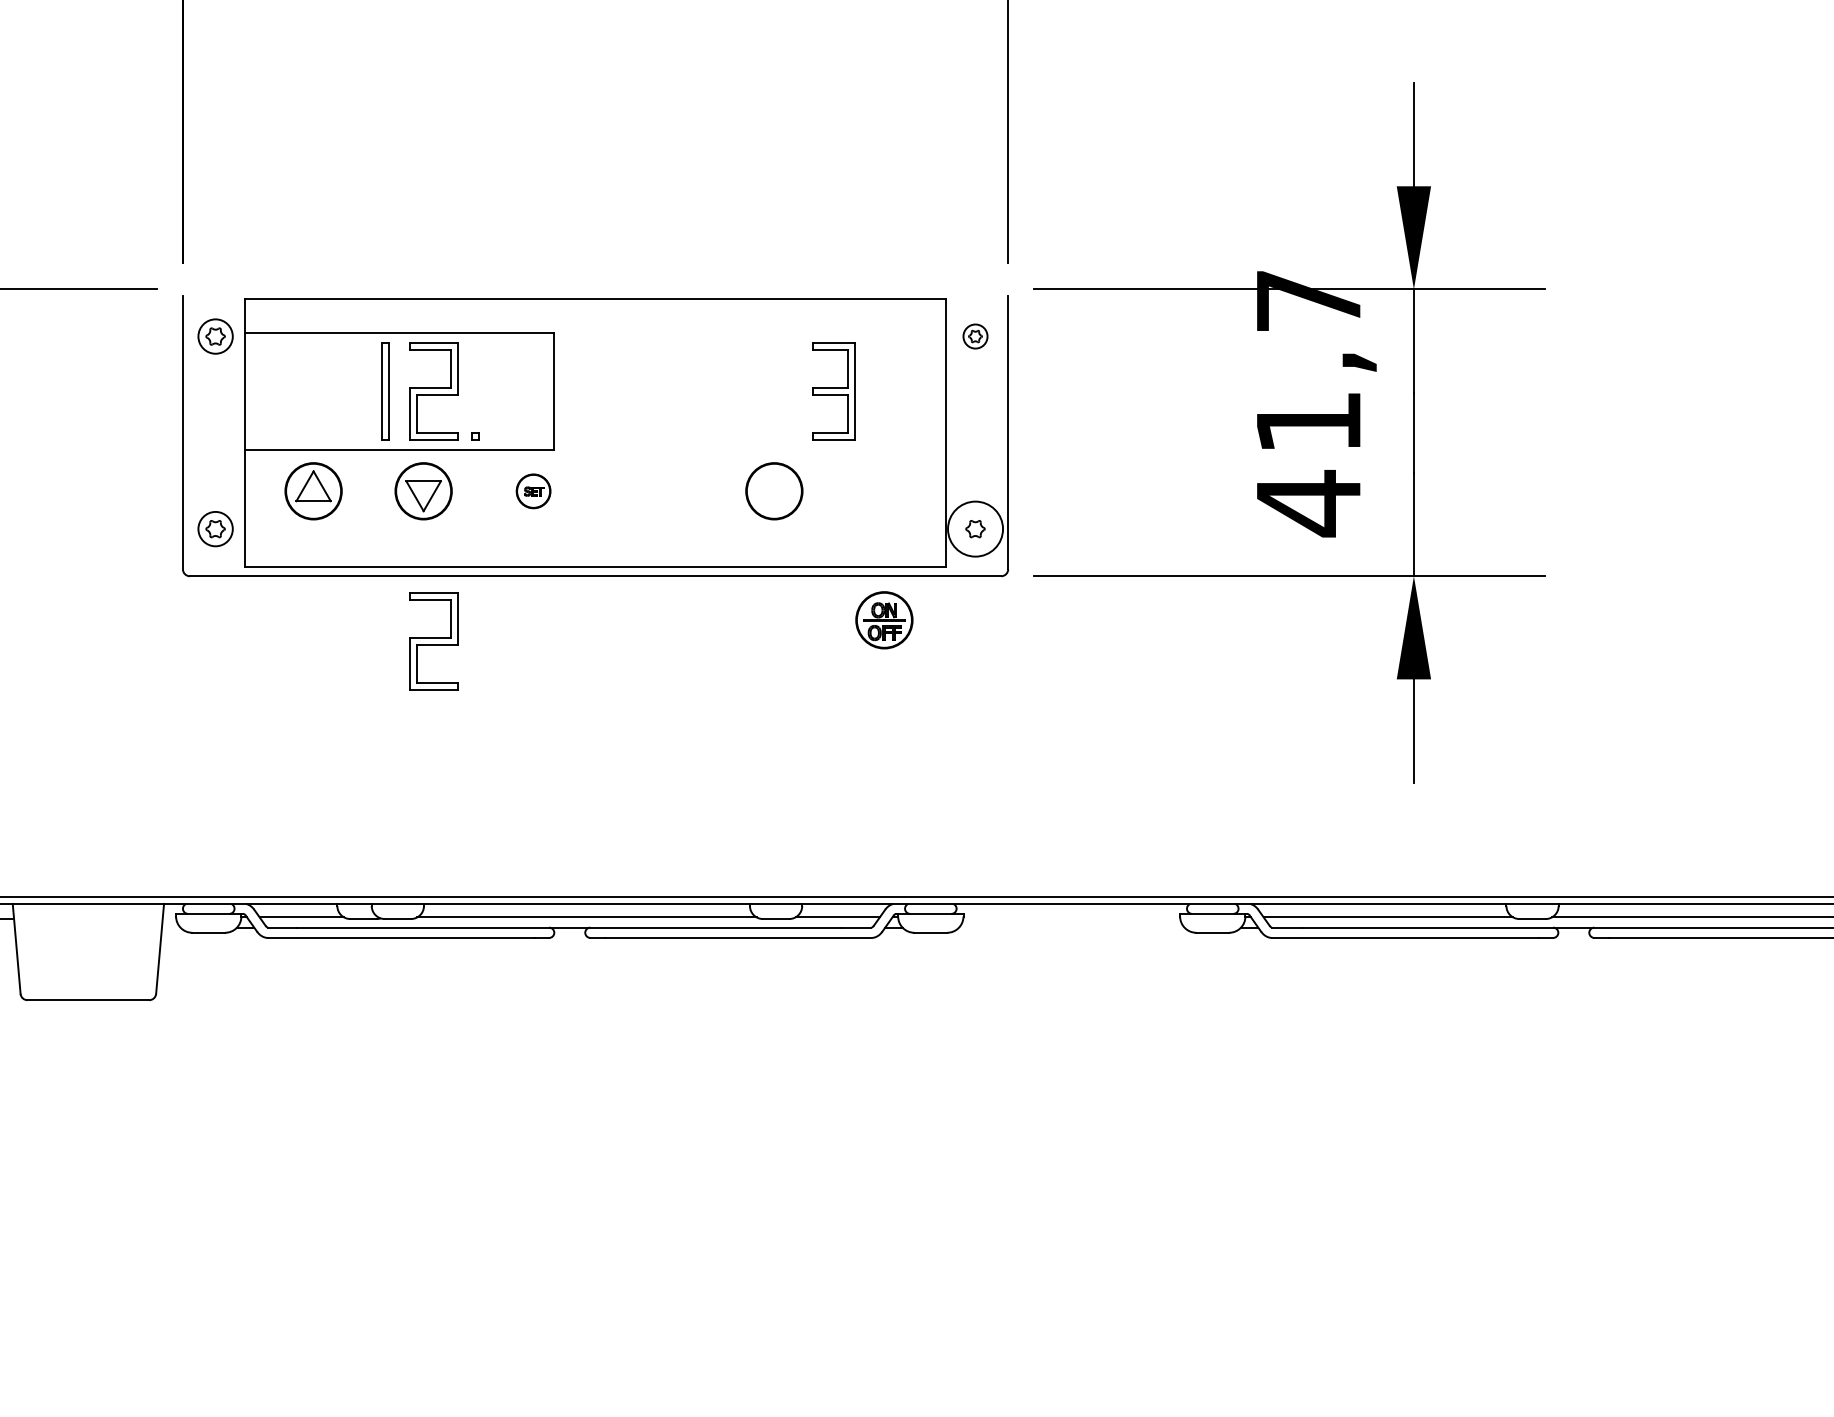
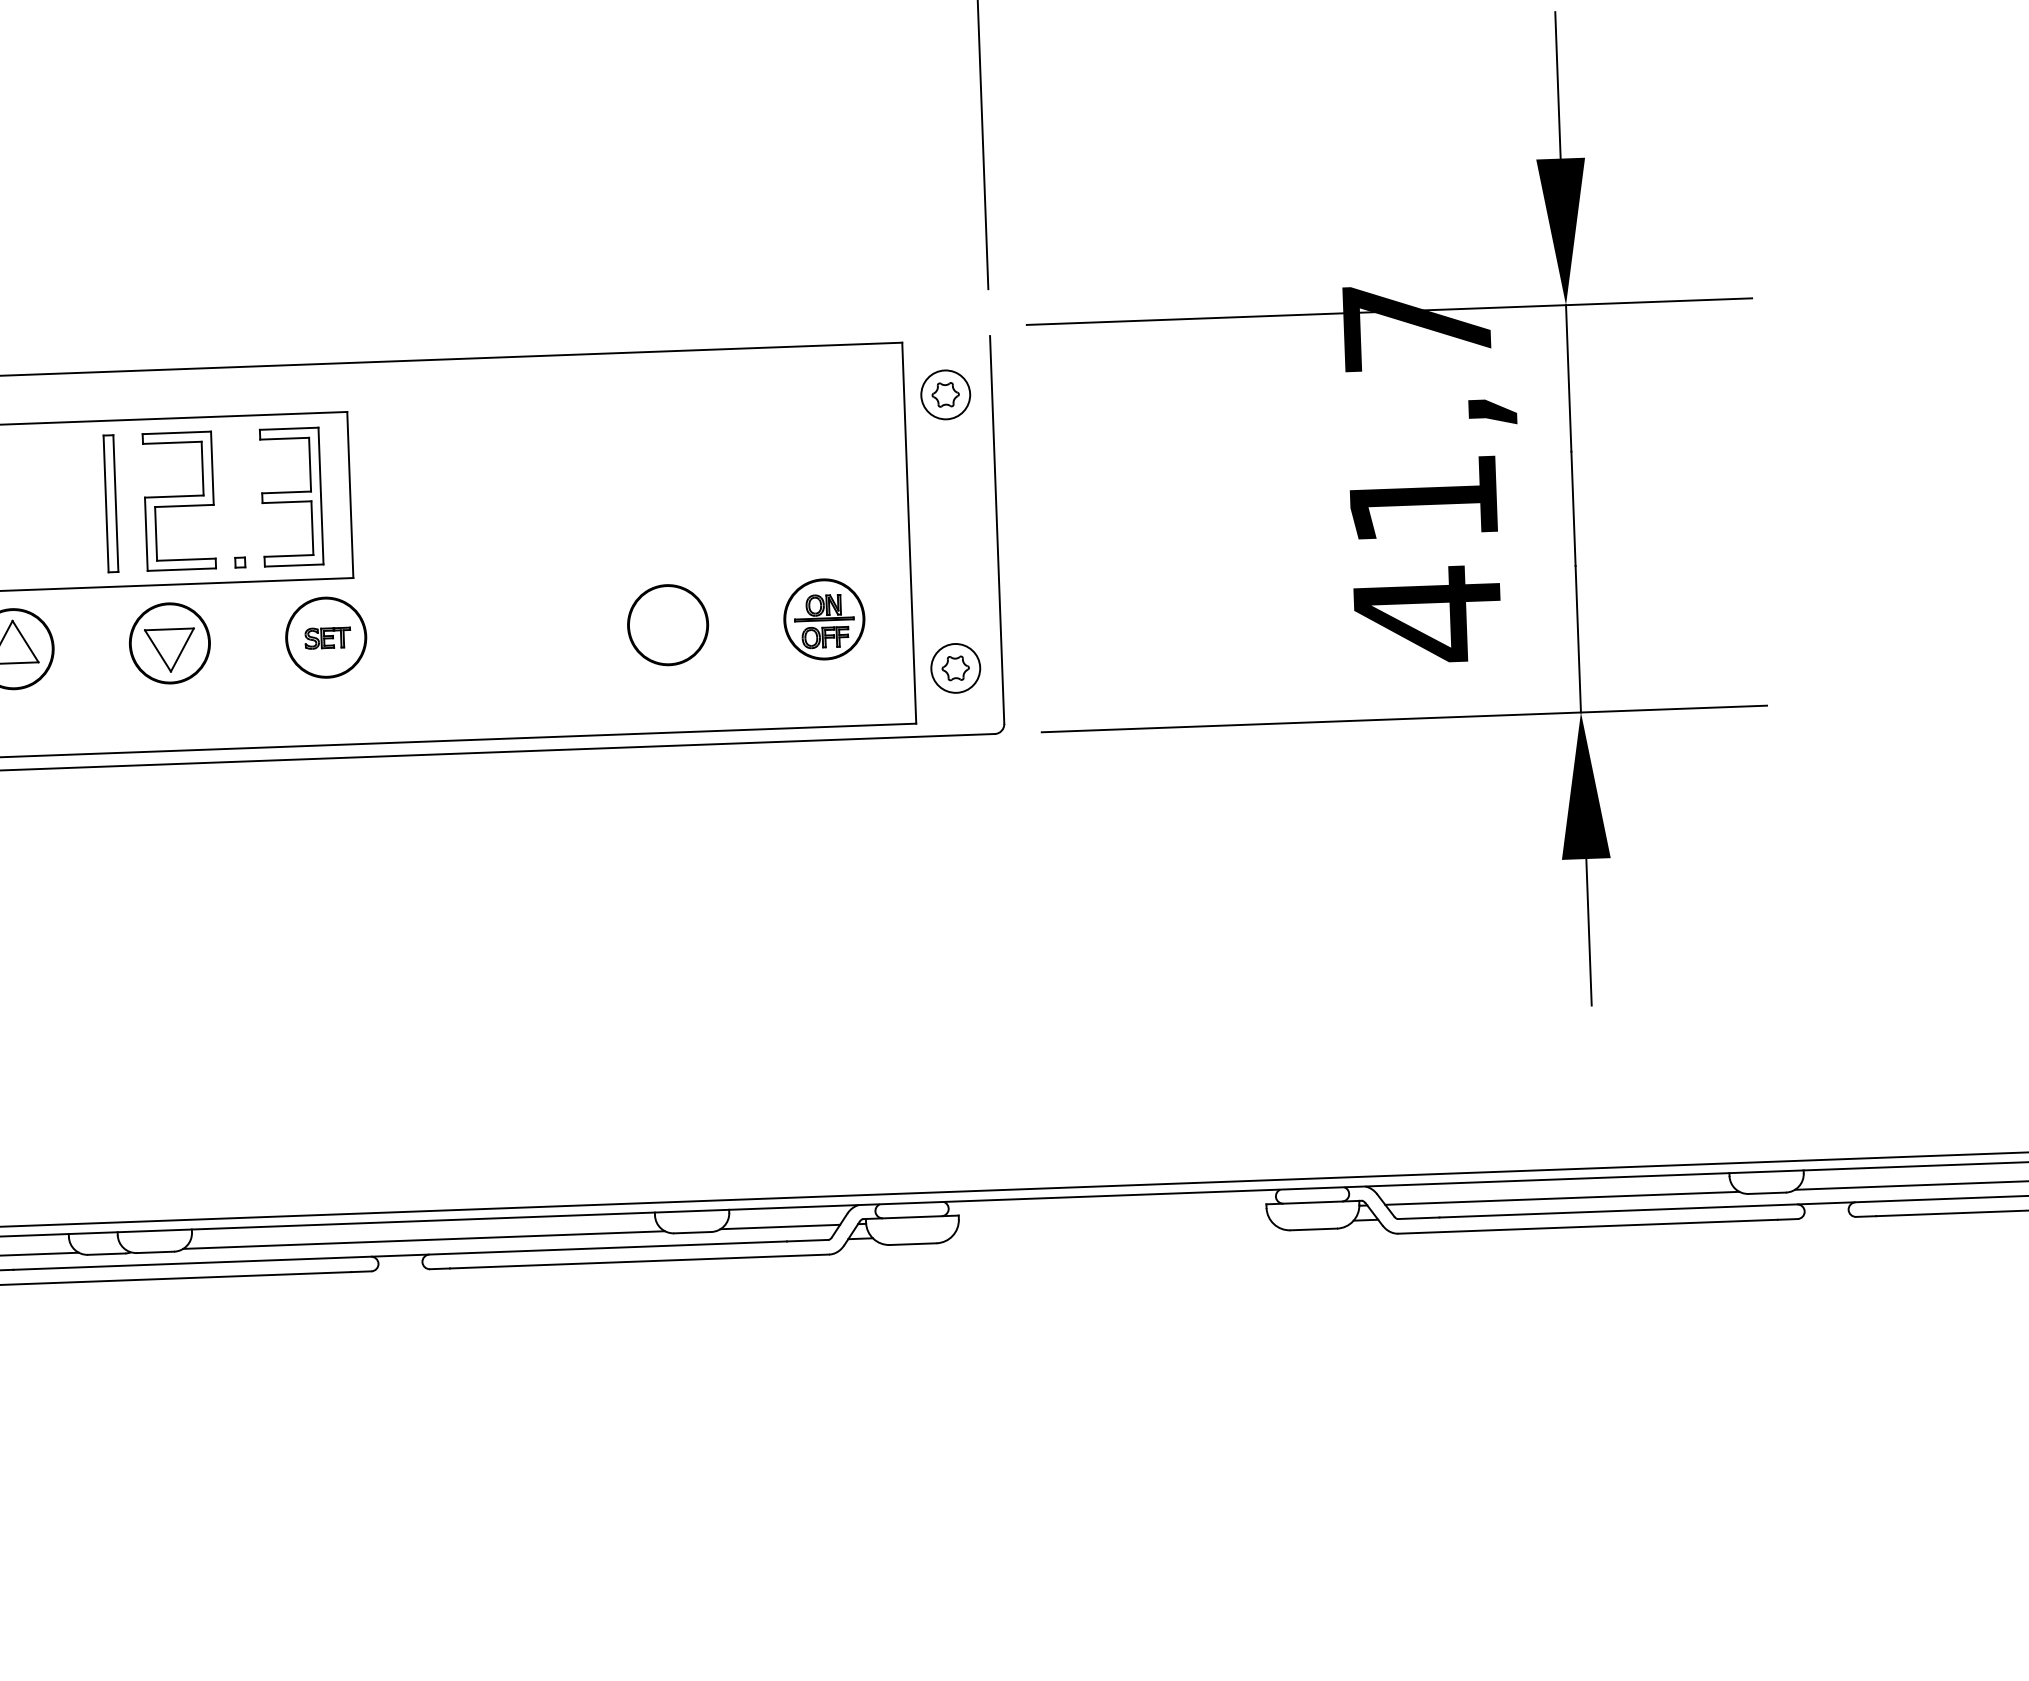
part: (975, 336) -> (945, 394), size x1.43
part: (833, 391) -> (290, 497), moved
part: (533, 491) -> (325, 638), size x1.67
circle: (975, 528) -> (955, 667), size x0.62
part: (884, 620) -> (824, 619), moved
part: (433, 641) -> (191, 856), removed

